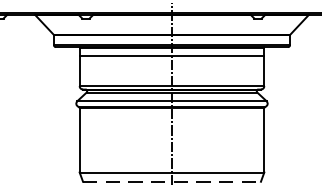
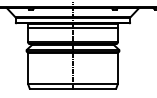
line: (173, 181) -> (73, 88), dashed -> solid

